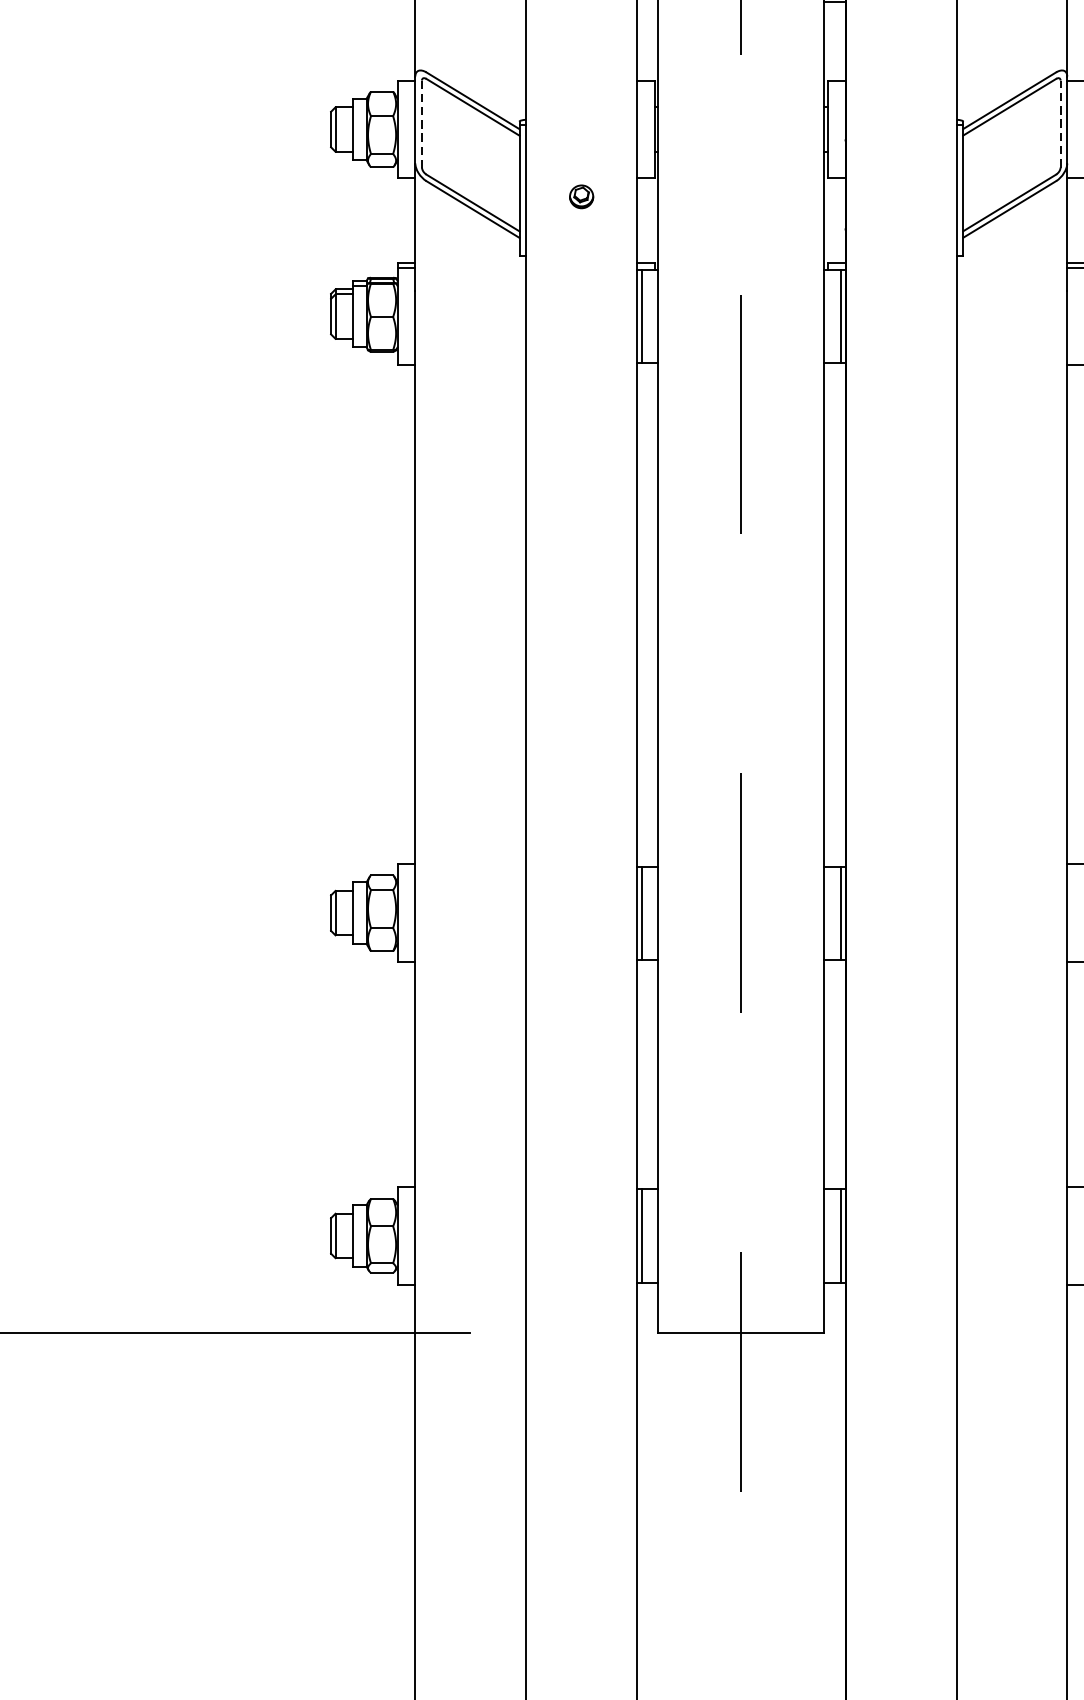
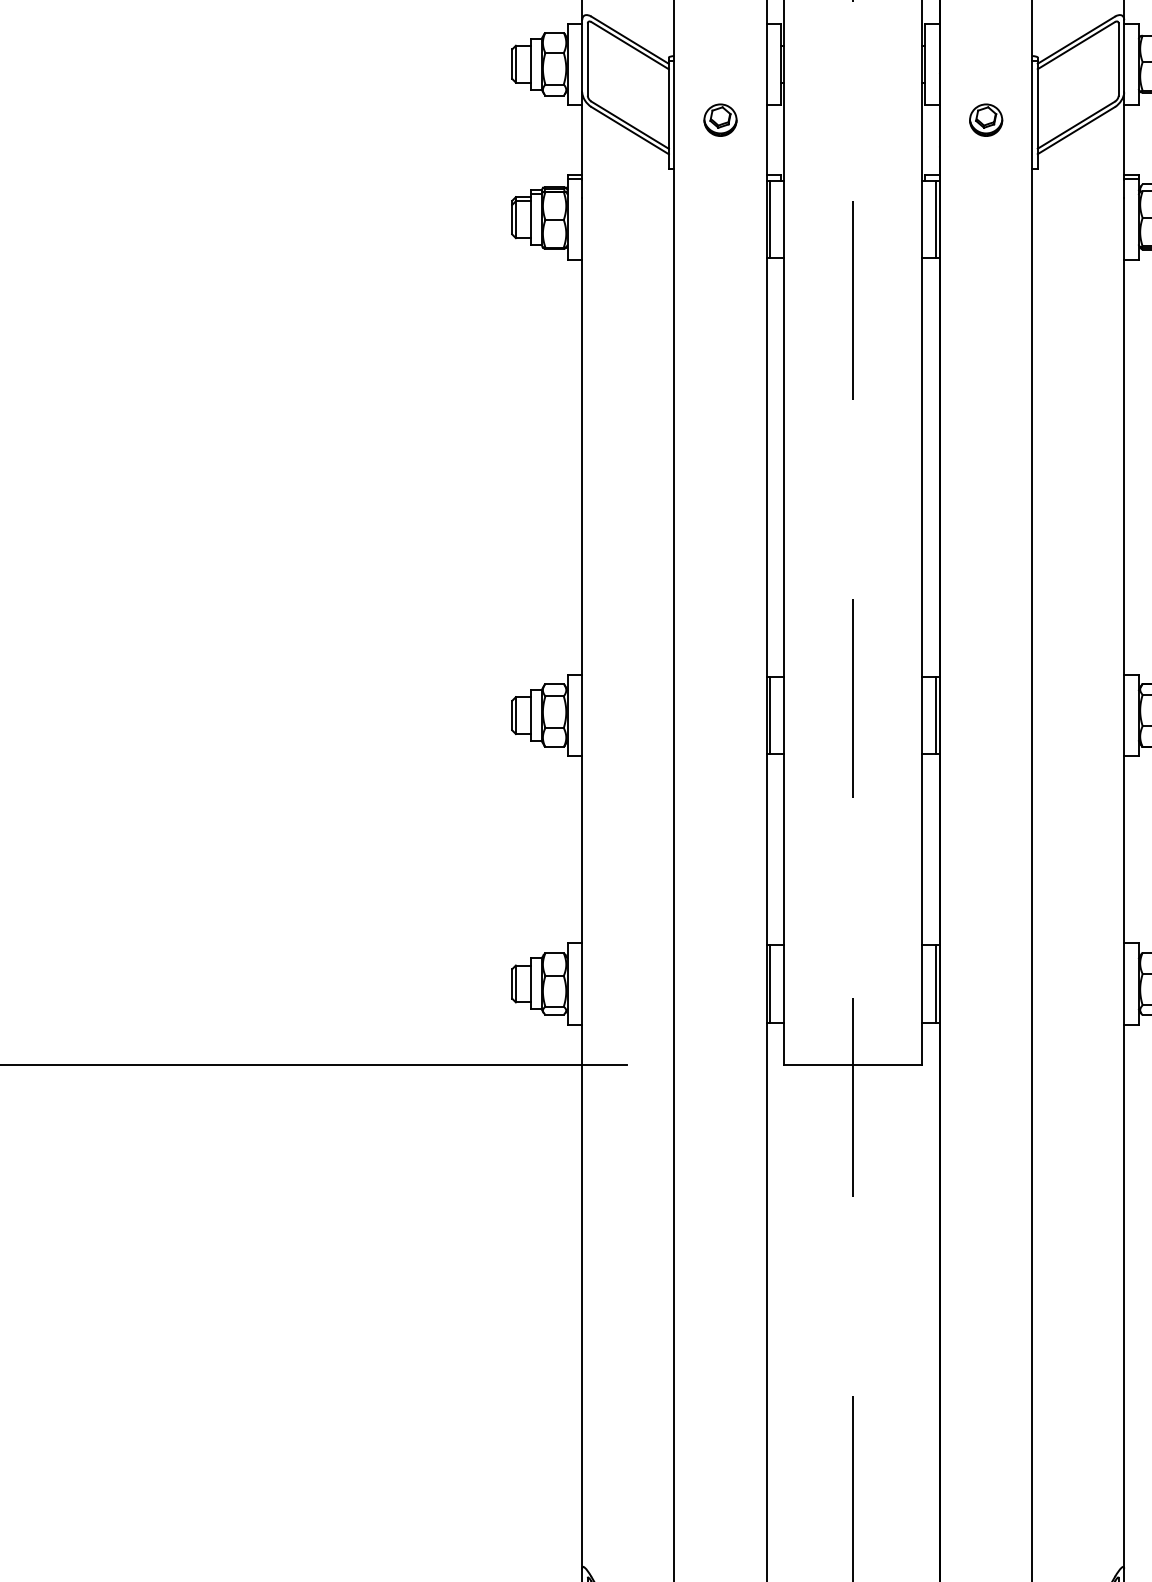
line: (1060, 123) -> (1118, 59), dashed -> solid
line: (421, 125) -> (587, 60), dashed -> solid
part: (581, 196) -> (720, 119), size x1.67
part: (901, 196) -> (986, 119), added

